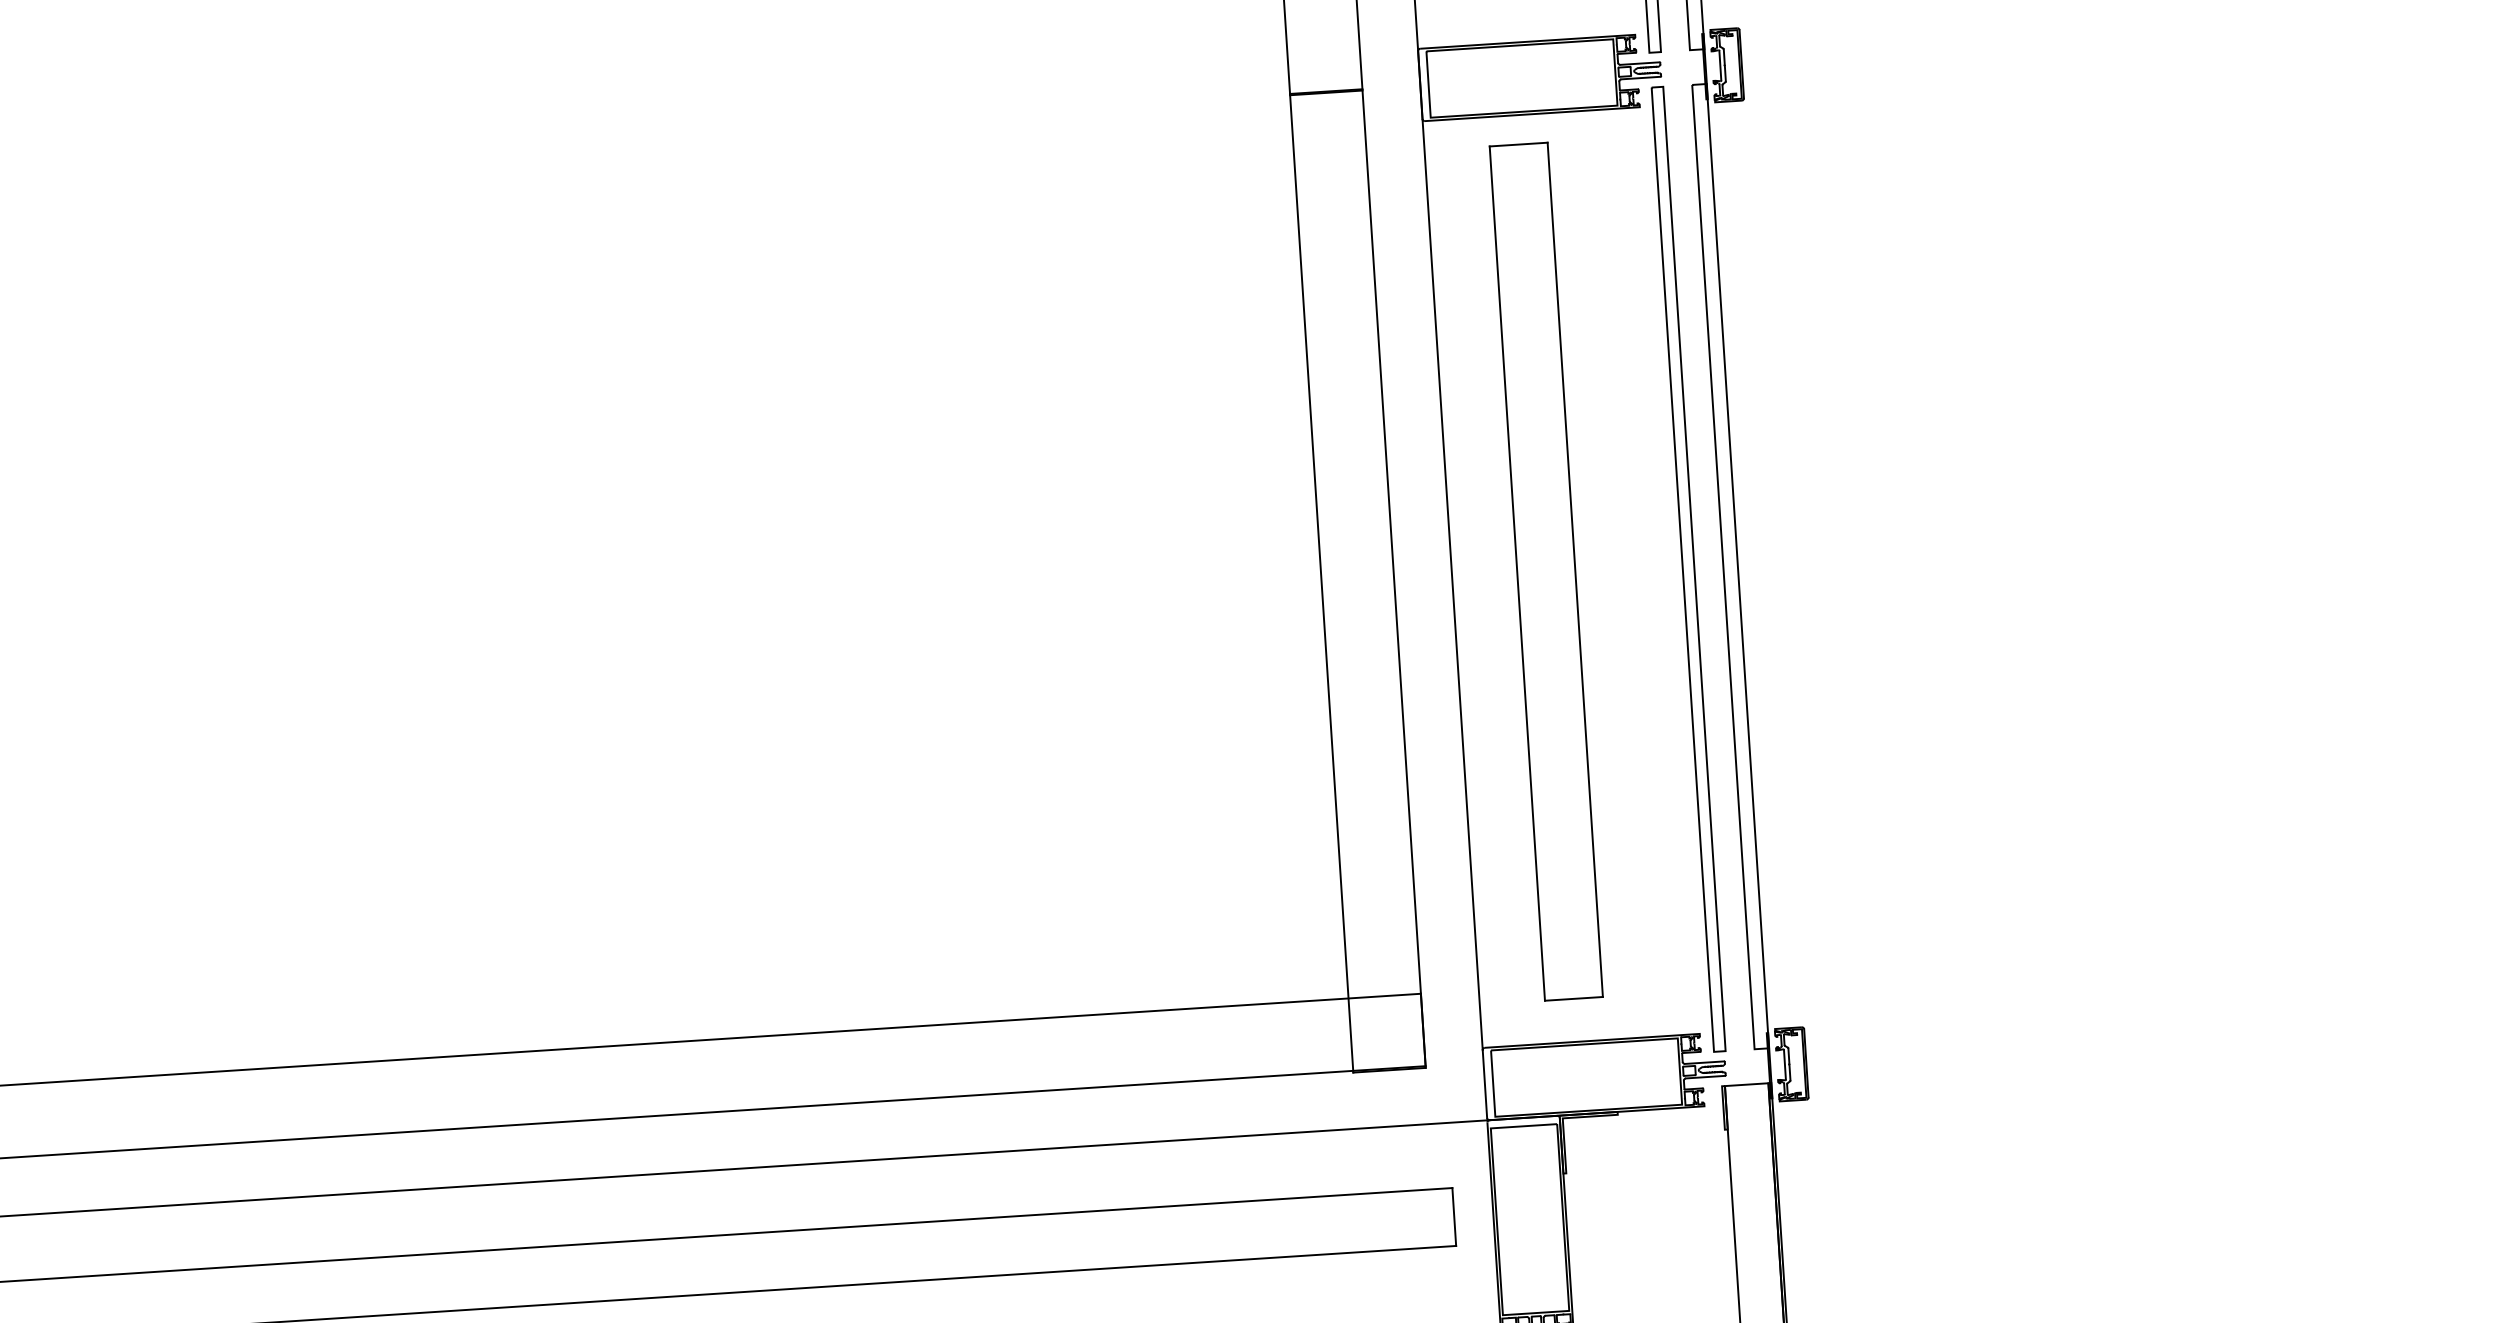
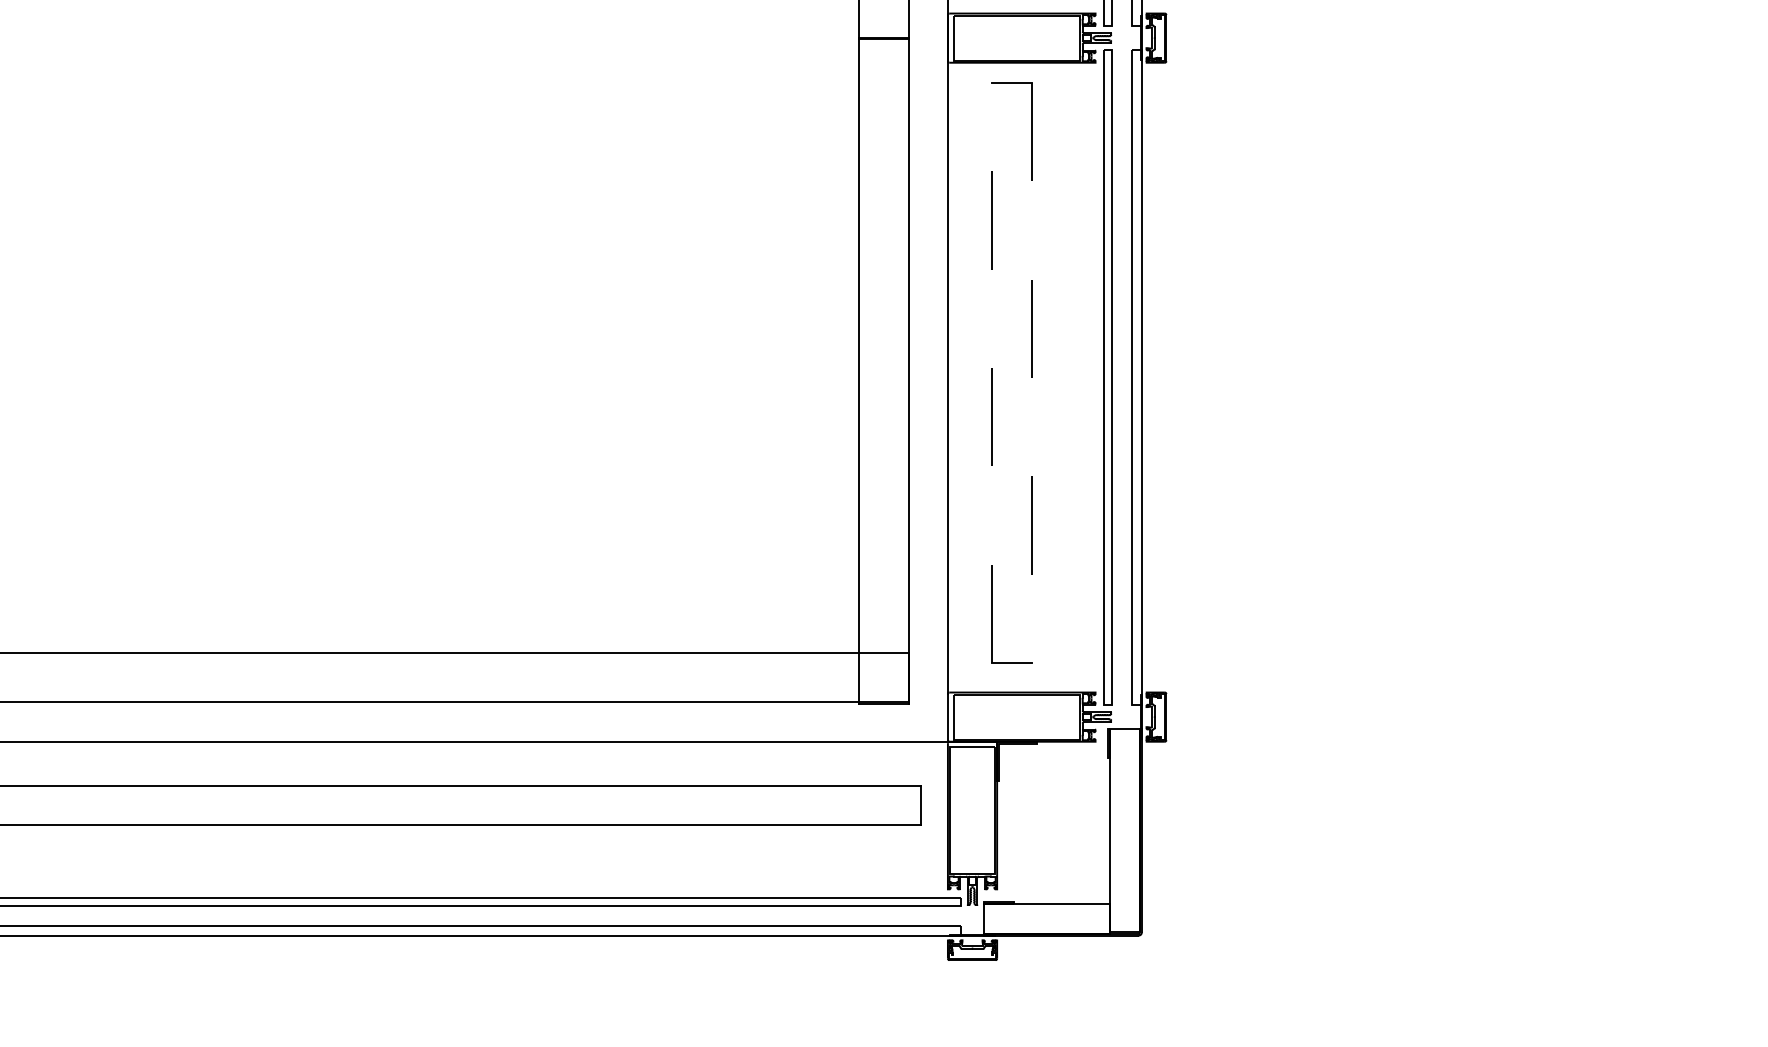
line: (1575, 570) -> (1031, 373), solid -> dashed
line: (1517, 572) -> (992, 372), solid -> dashed

